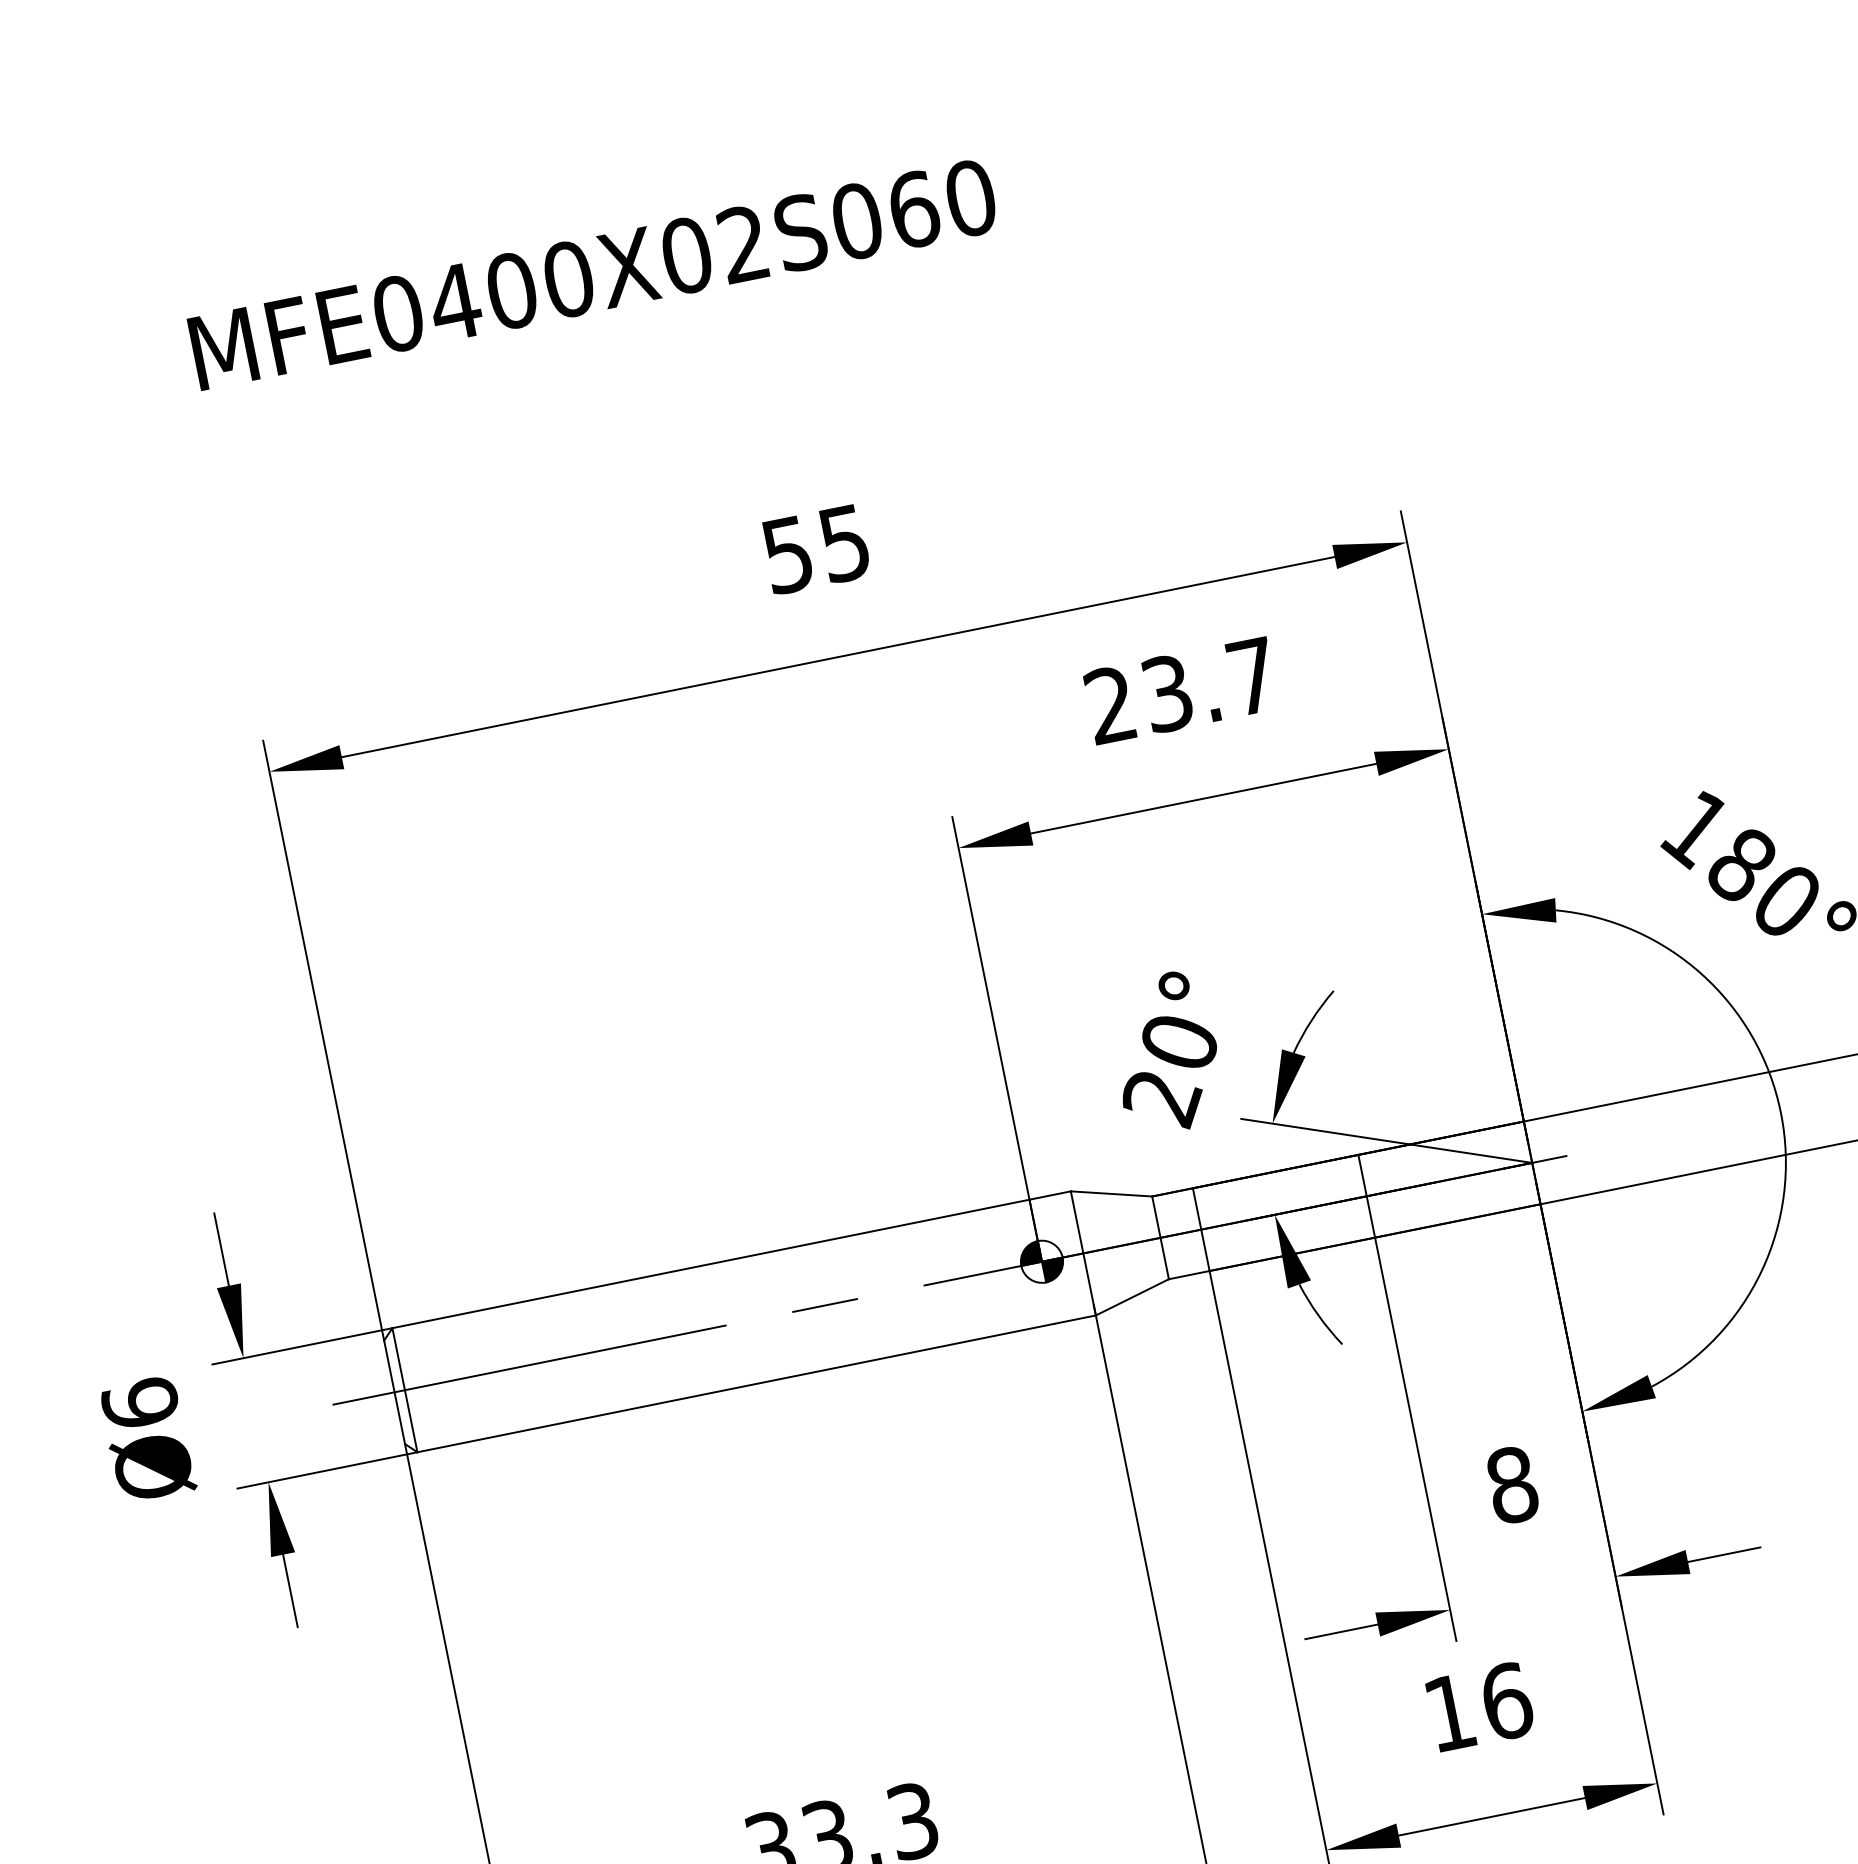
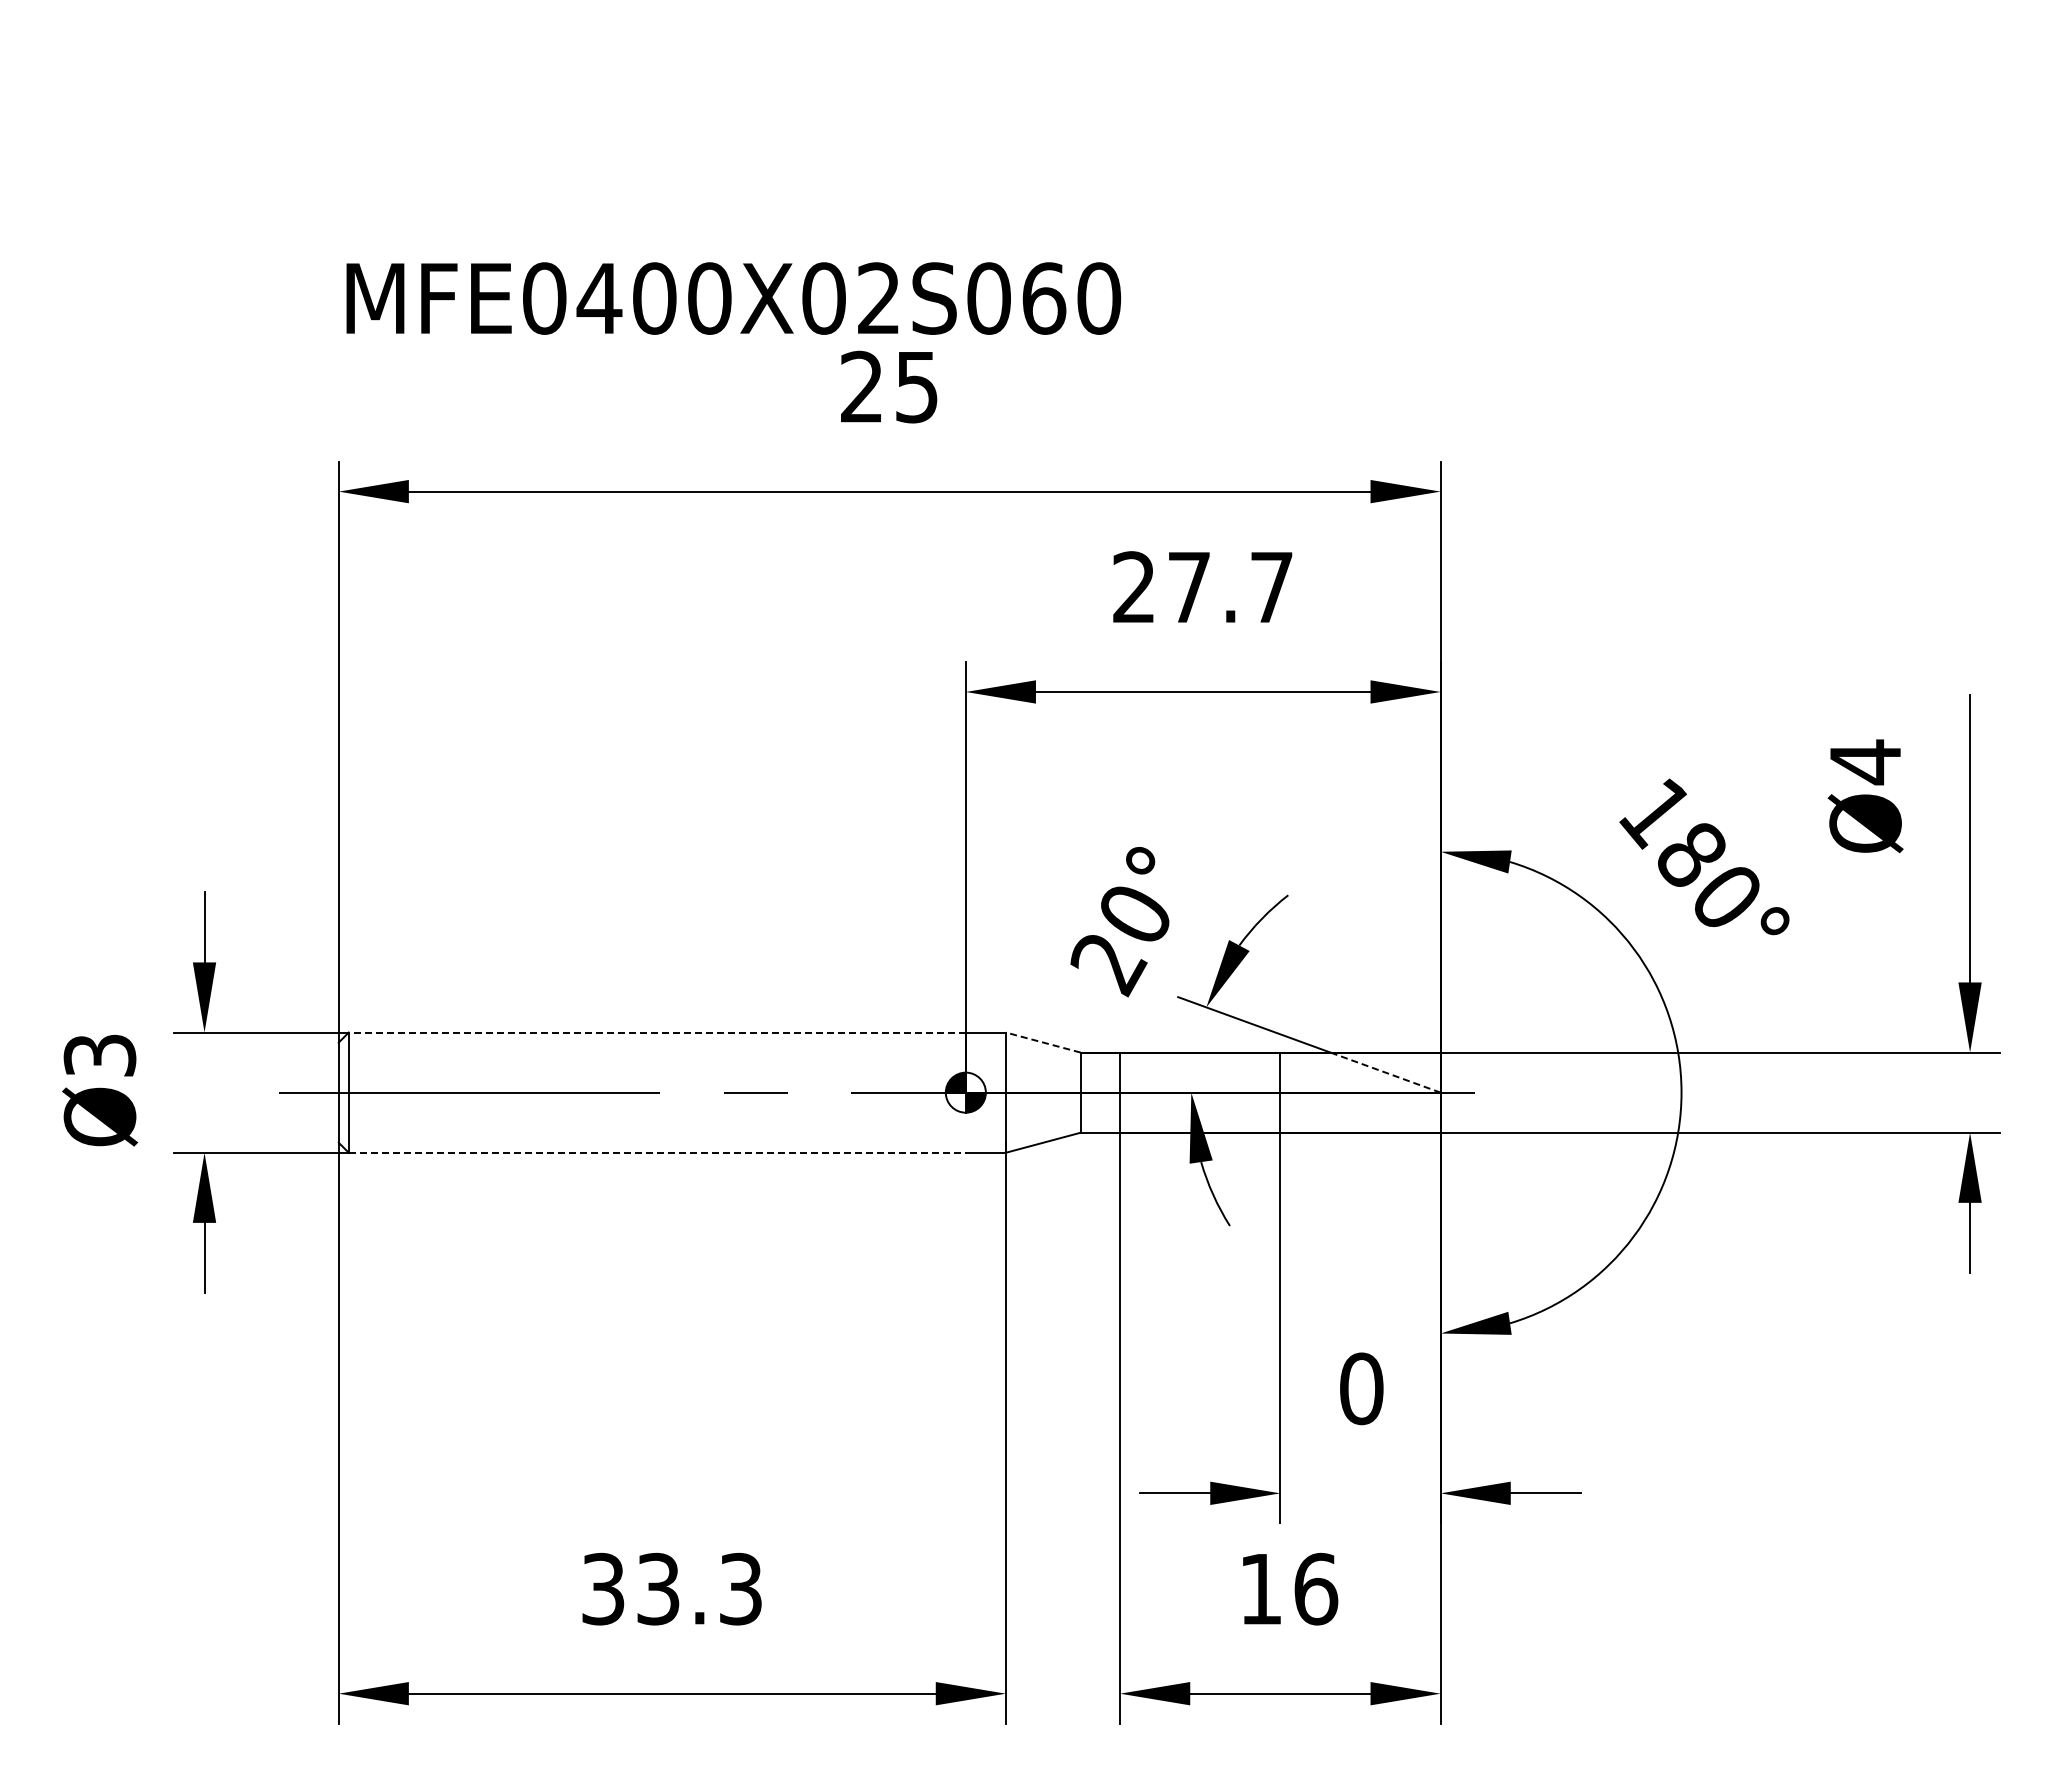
text: (593, 274) -> (733, 298), moved
text: (787, 554) -> (861, 386), 55 -> 25
text: (1167, 693) -> (1189, 587), 23.7 -> 27.7
line: (1471, 1153) -> (1385, 1072), solid -> dashed
line: (1111, 1193) -> (1043, 1042), solid -> dashed
line: (711, 1263) -> (657, 1032), solid -> dashed
line: (736, 1387) -> (657, 1152), solid -> dashed
text: (139, 1402) -> (99, 1054), Ø6 -> Ø3
text: (1512, 1484) -> (1361, 1388), 8 -> 0

